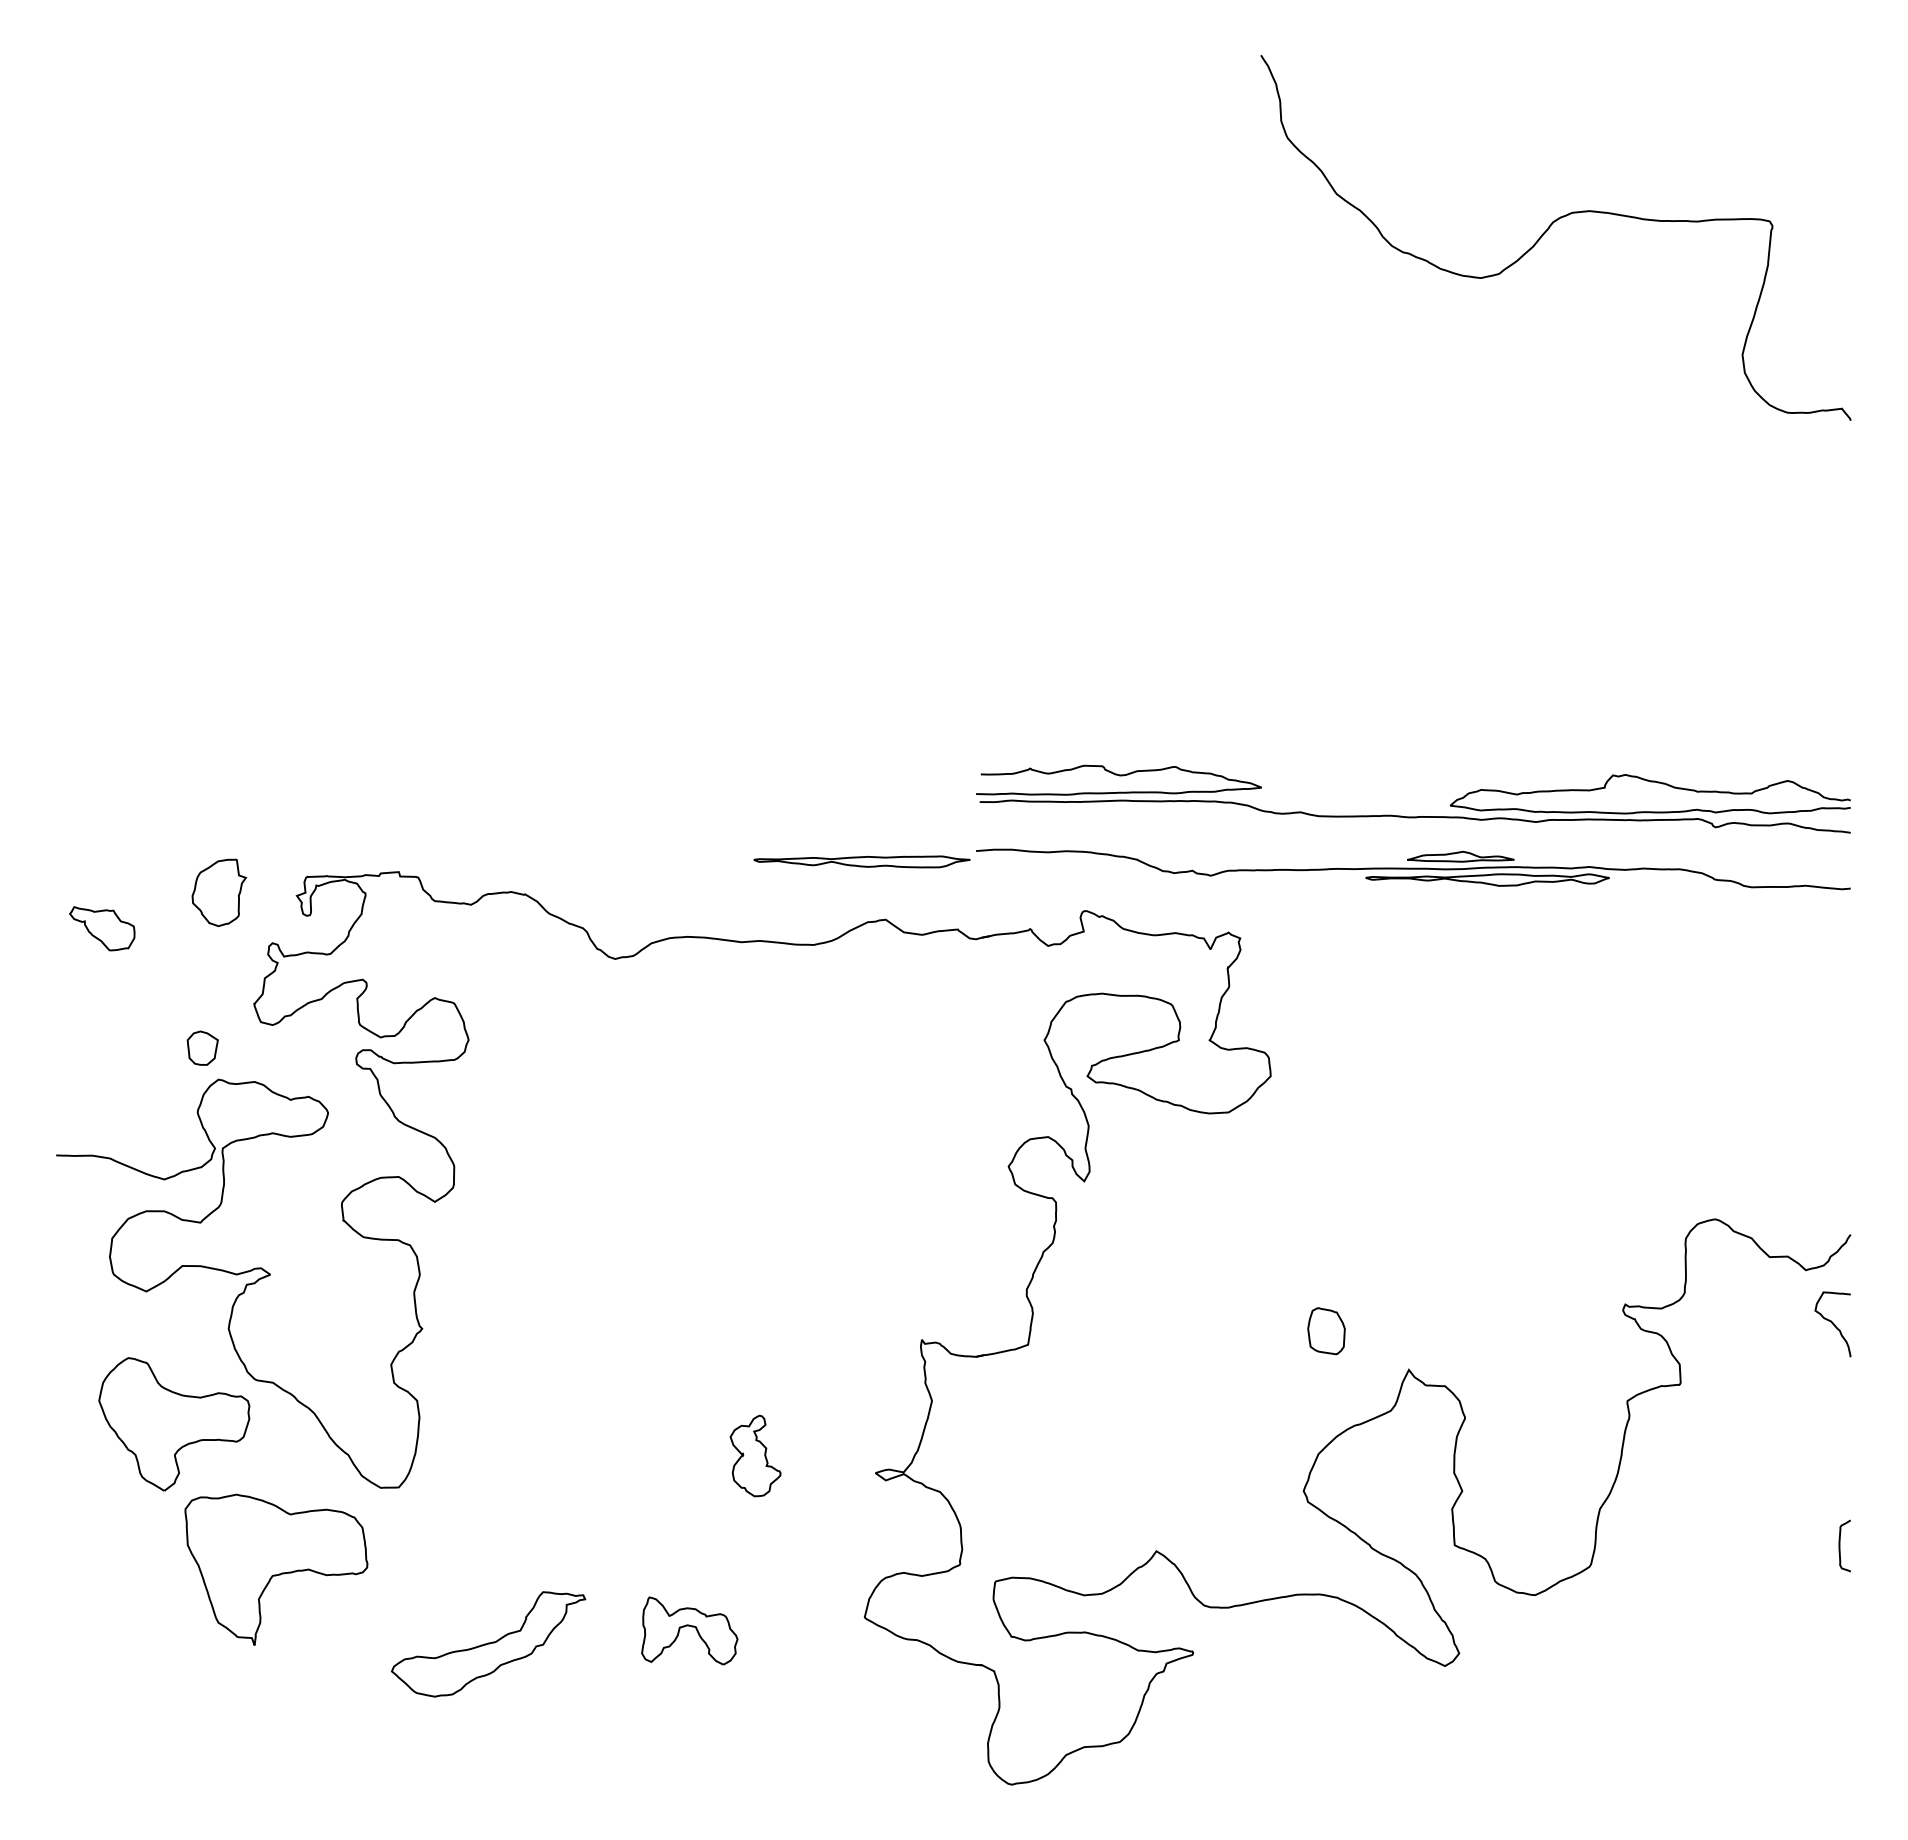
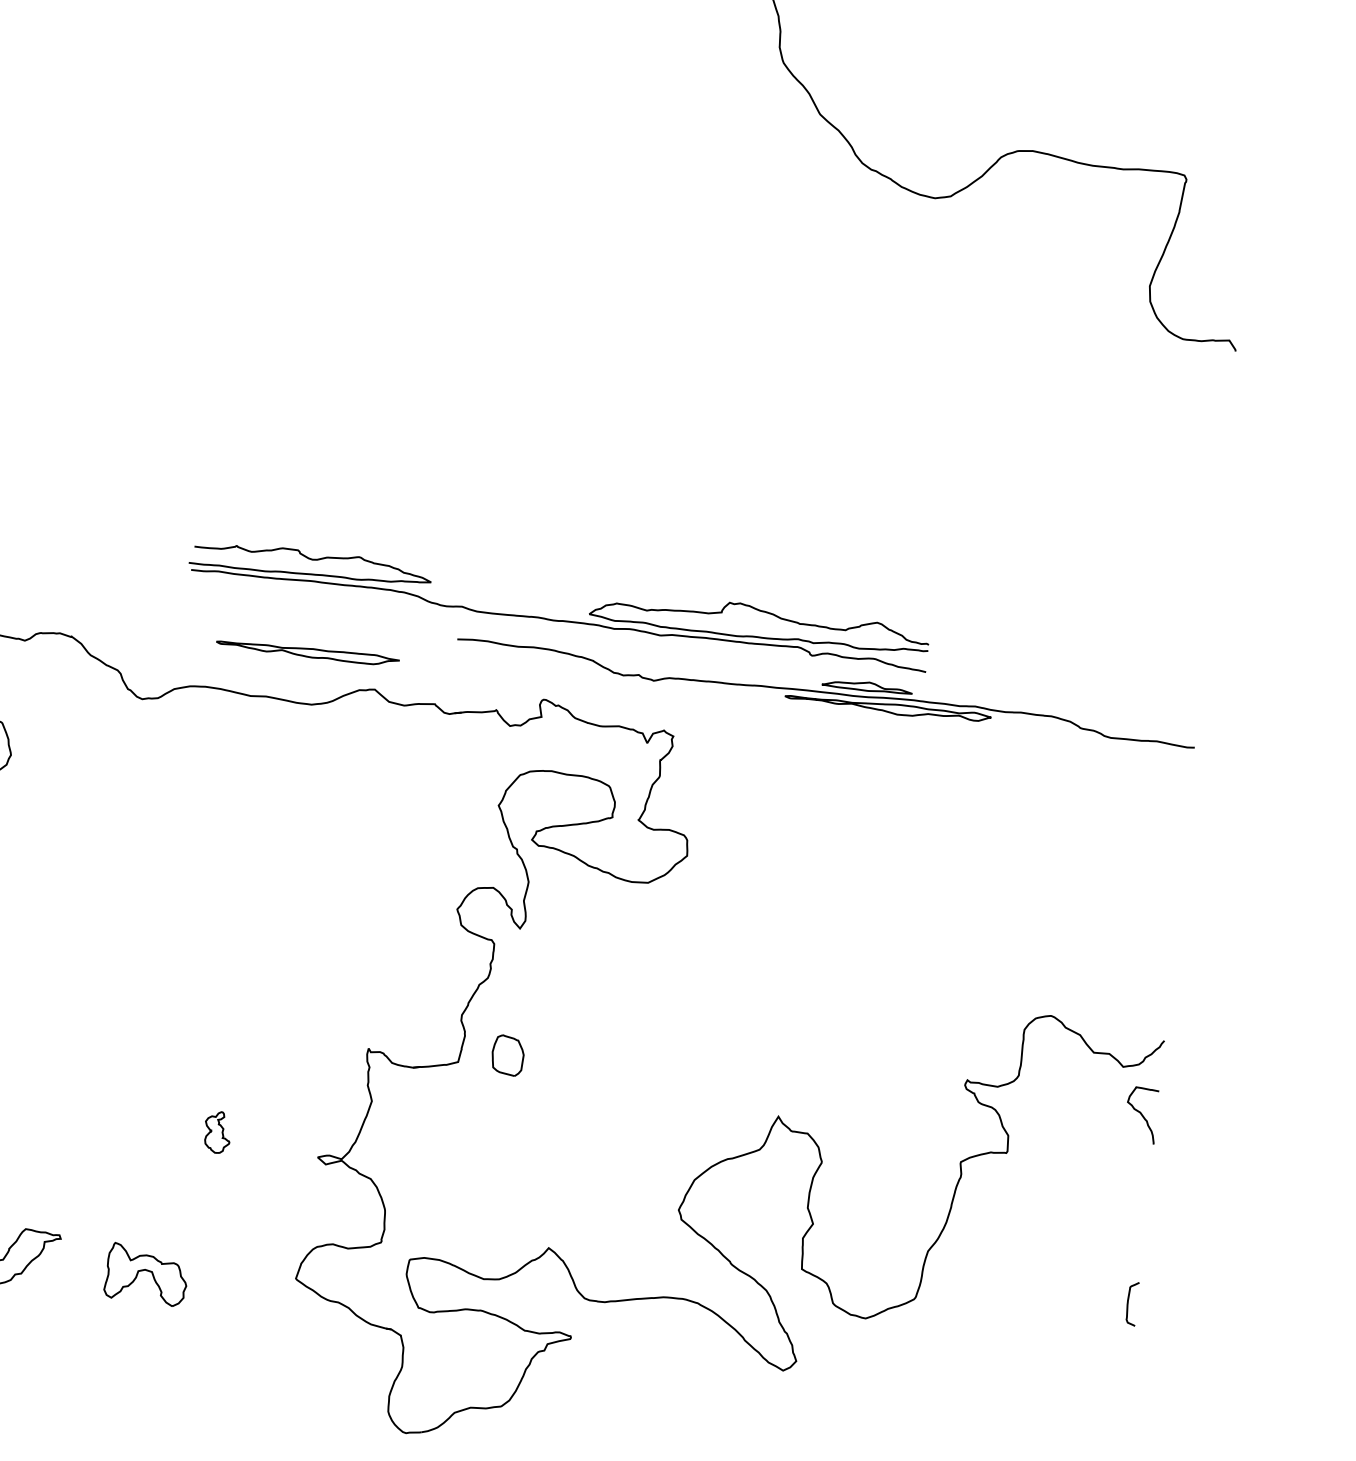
part: (1413, 816) -> (557, 620), moved
part: (861, 861) -> (307, 652), moved
part: (1326, 1331) -> (507, 1055), moved
part: (755, 1455) -> (217, 1131), size x0.6

